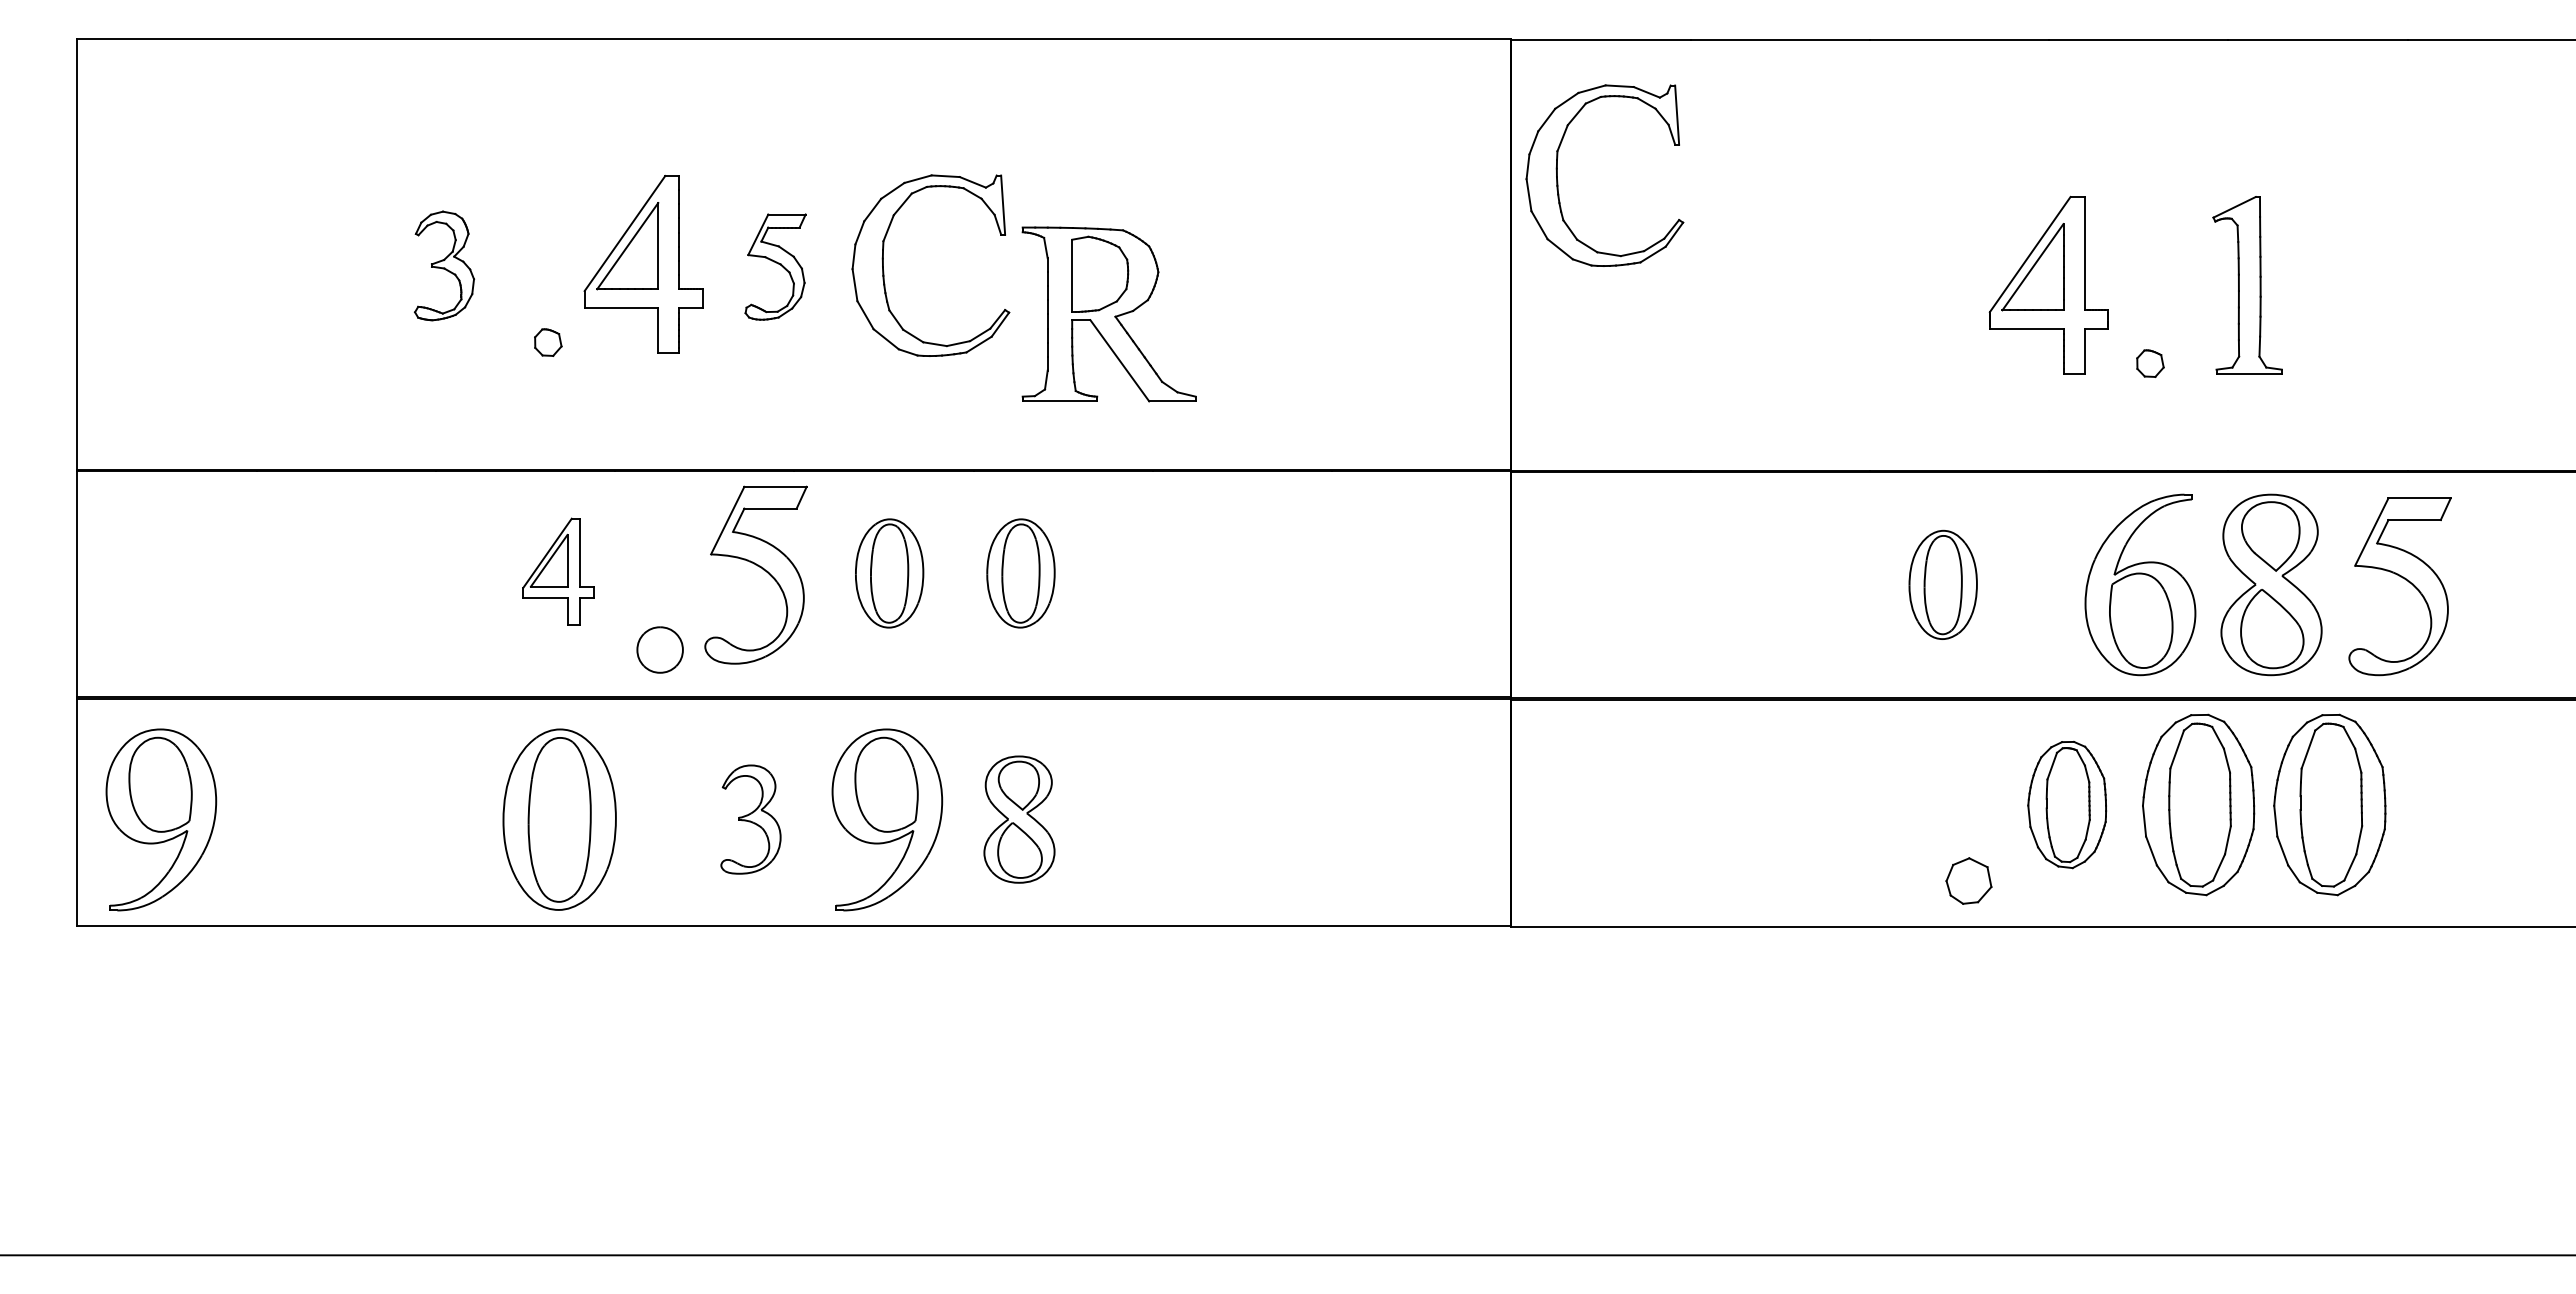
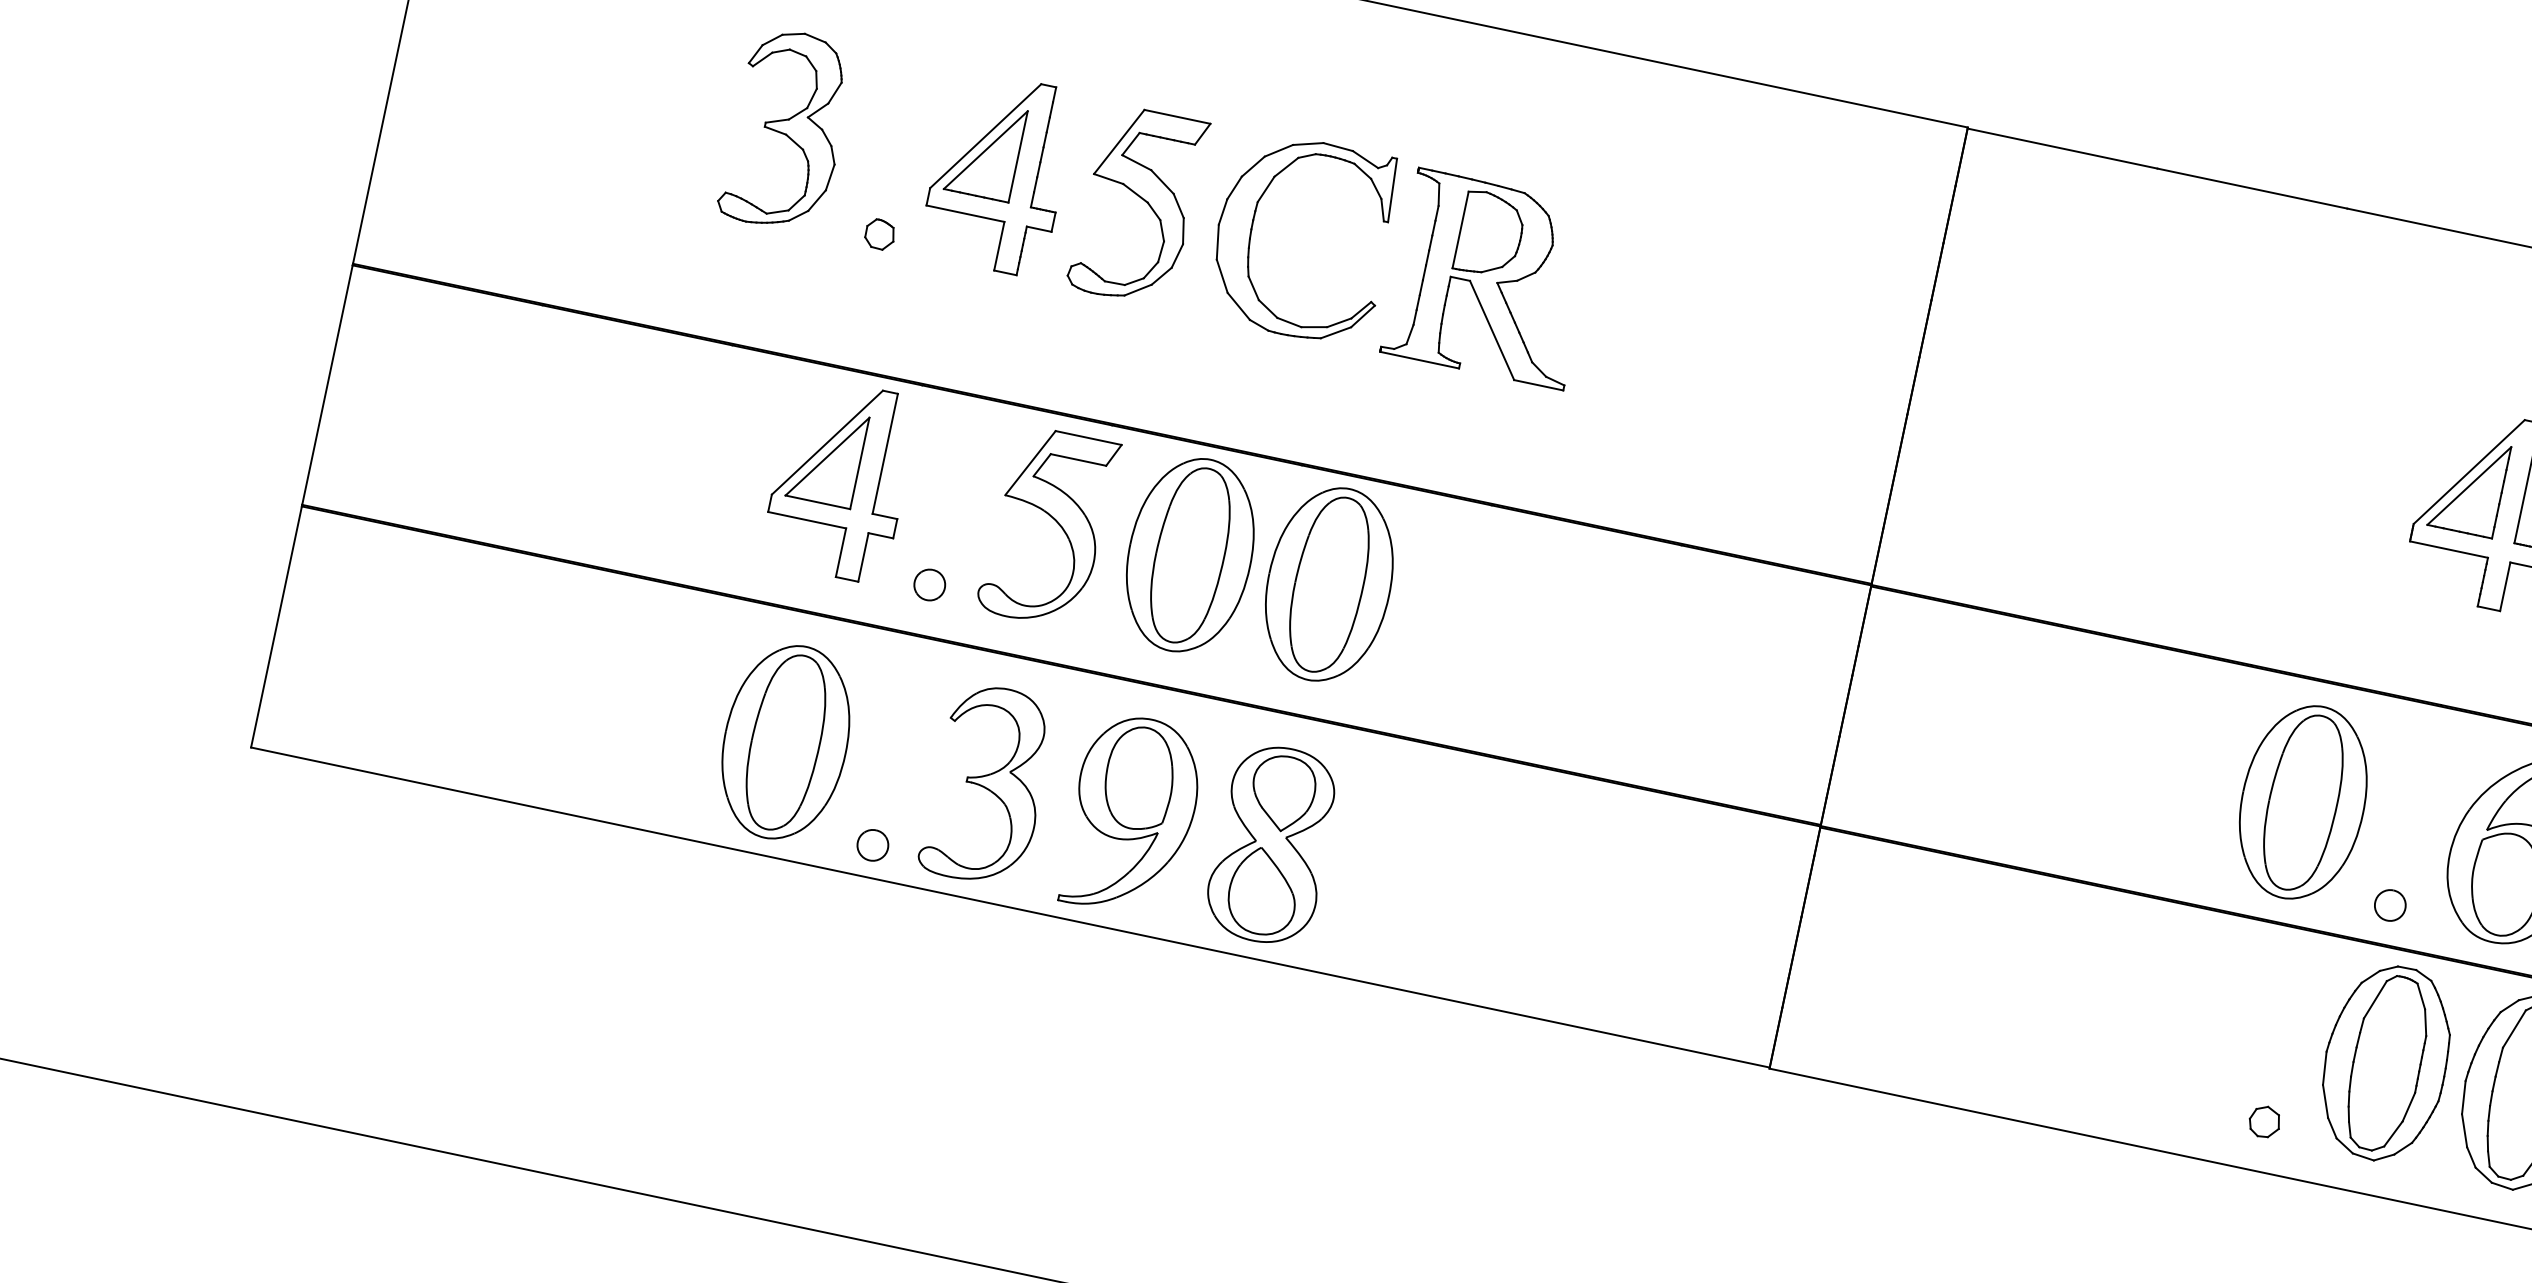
part: (1558, 181) -> (1985, 289), removed
part: (444, 265) -> (787, 129), size x1.67
part: (775, 266) -> (1137, 204), size x1.67
part: (1108, 314) -> (1490, 278), moved
part: (558, 571) -> (839, 479), size x1.67
part: (889, 573) -> (1189, 555), size x1.67
part: (1020, 573) -> (1328, 584), size x1.67
part: (1943, 584) -> (2303, 802), size x1.67
part: (659, 649) -> (929, 584), size x0.62
part: (2041, 661) -> (2390, 905), added
part: (2066, 804) -> (2384, 1062), size x1.43
part: (161, 819) -> (364, 653), removed
part: (750, 819) -> (987, 784), size x1.67
part: (1019, 819) -> (1272, 844), size x1.43
part: (1969, 880) -> (2265, 1121), size x0.62
part: (658, 896) -> (873, 845), added

